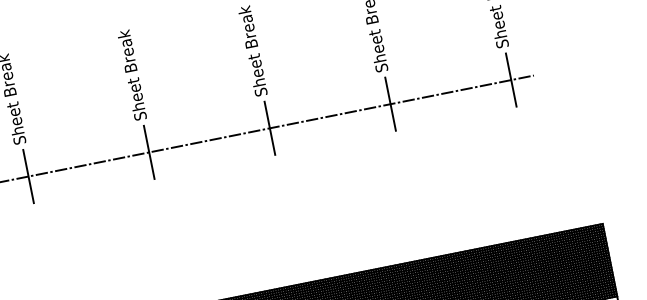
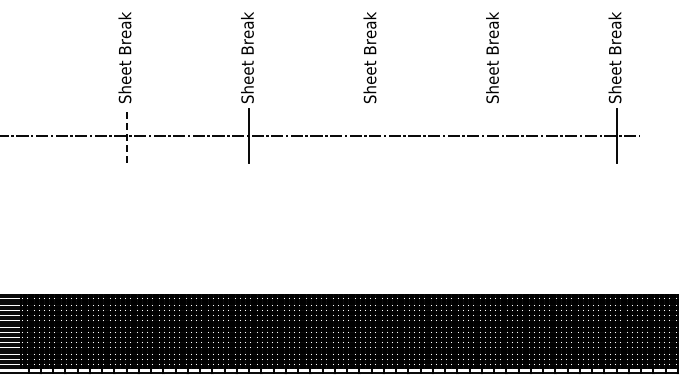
line: (390, 104) -> (494, 136), removed
line: (269, 128) -> (371, 136), removed
line: (28, 176) -> (126, 136), solid -> dashed

